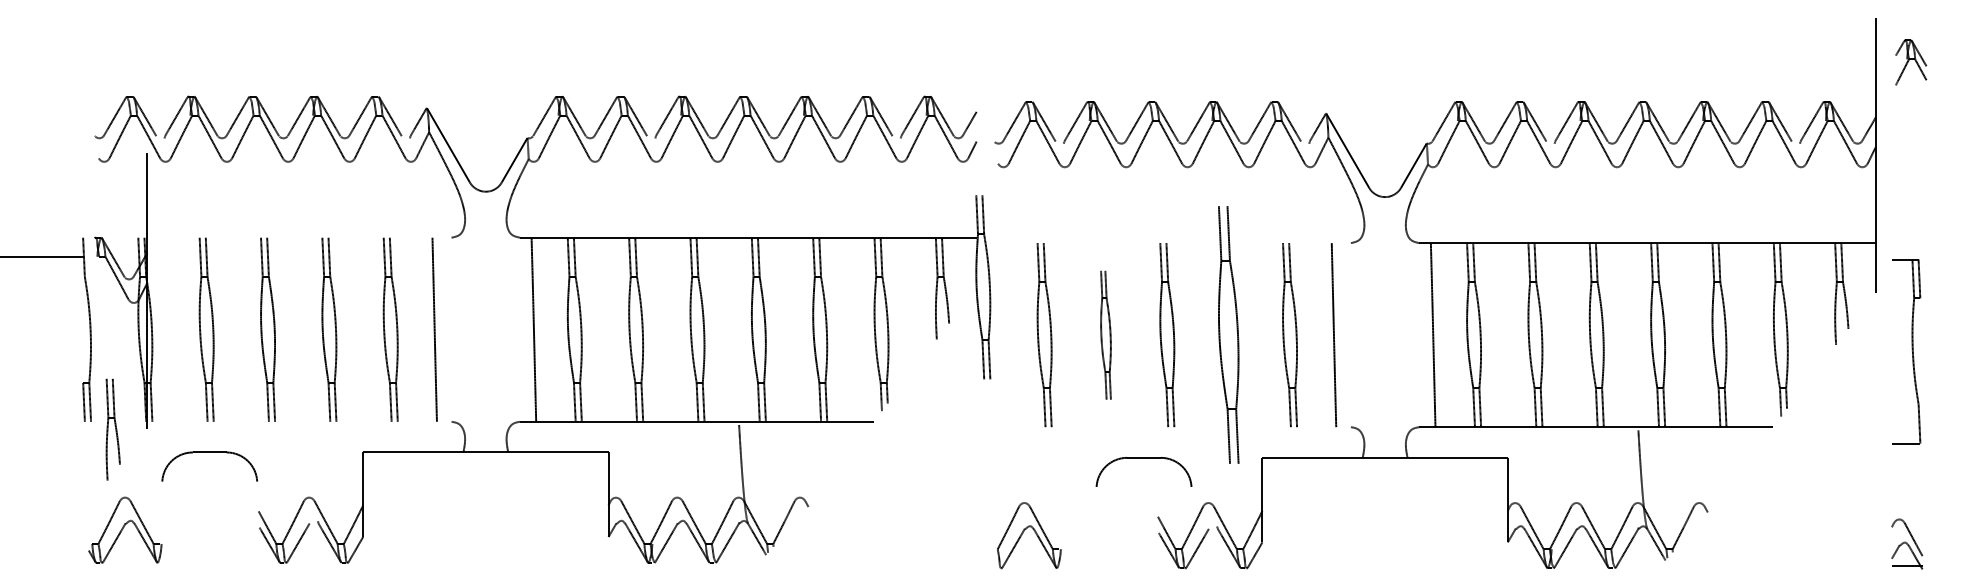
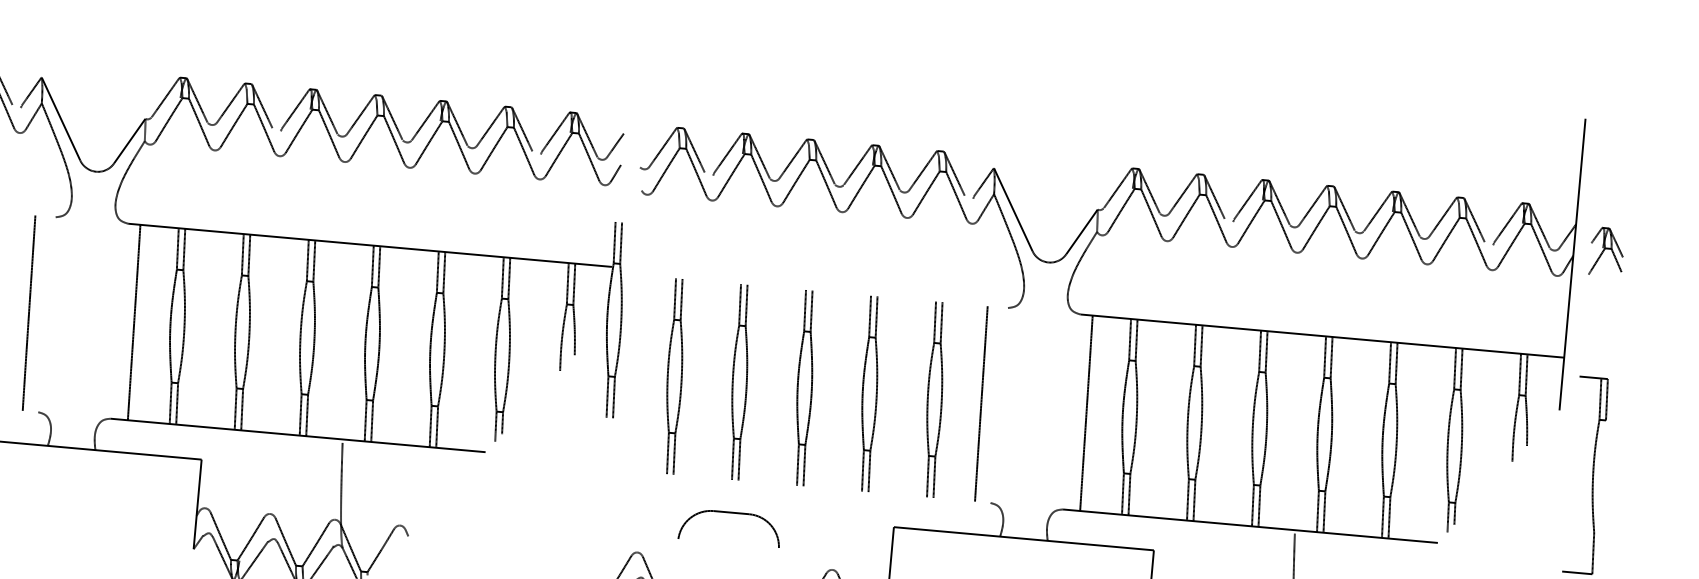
part: (1911, 62) -> (1607, 251), moved
part: (1105, 335) -> (739, 382), size x1.43
part: (1228, 335) -> (869, 394), size x0.71
part: (1143, 458) -> (730, 513), moved

